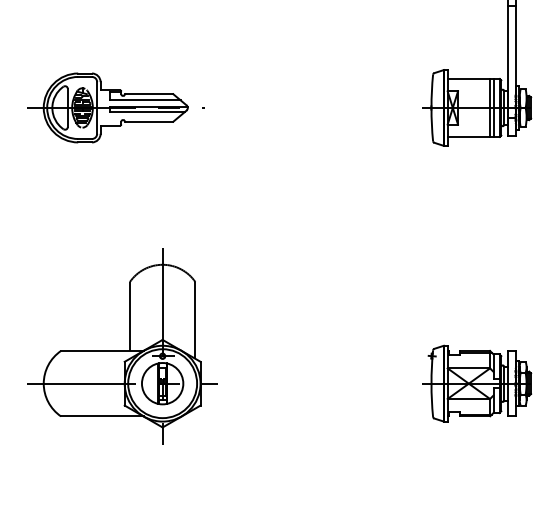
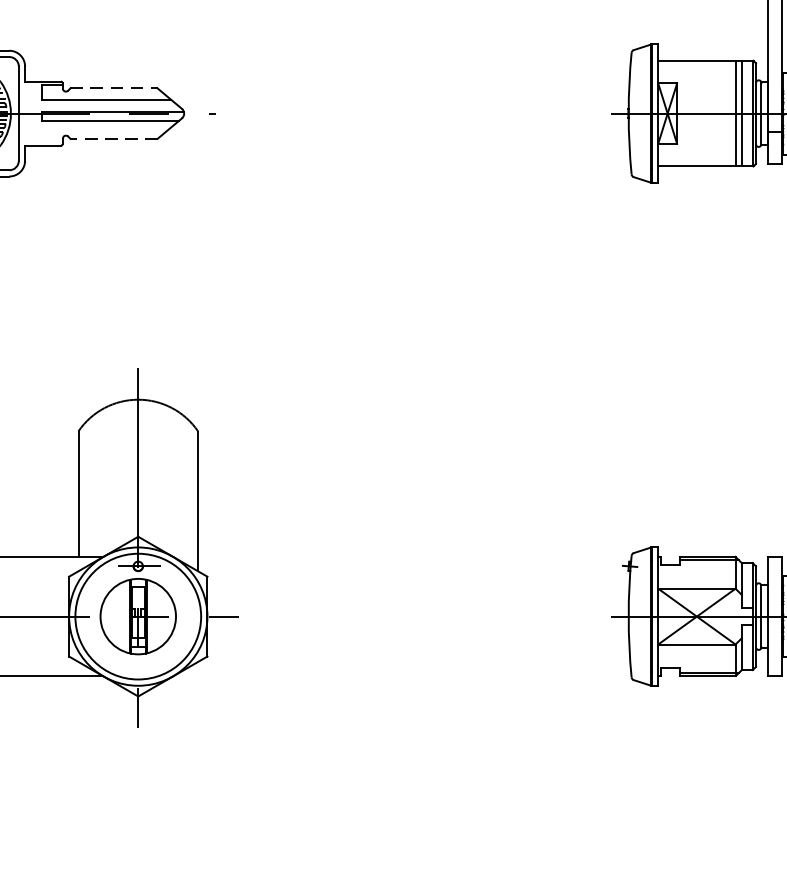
line: (149, 94) -> (114, 89), solid -> dashed
line: (149, 121) -> (114, 138), solid -> dashed

